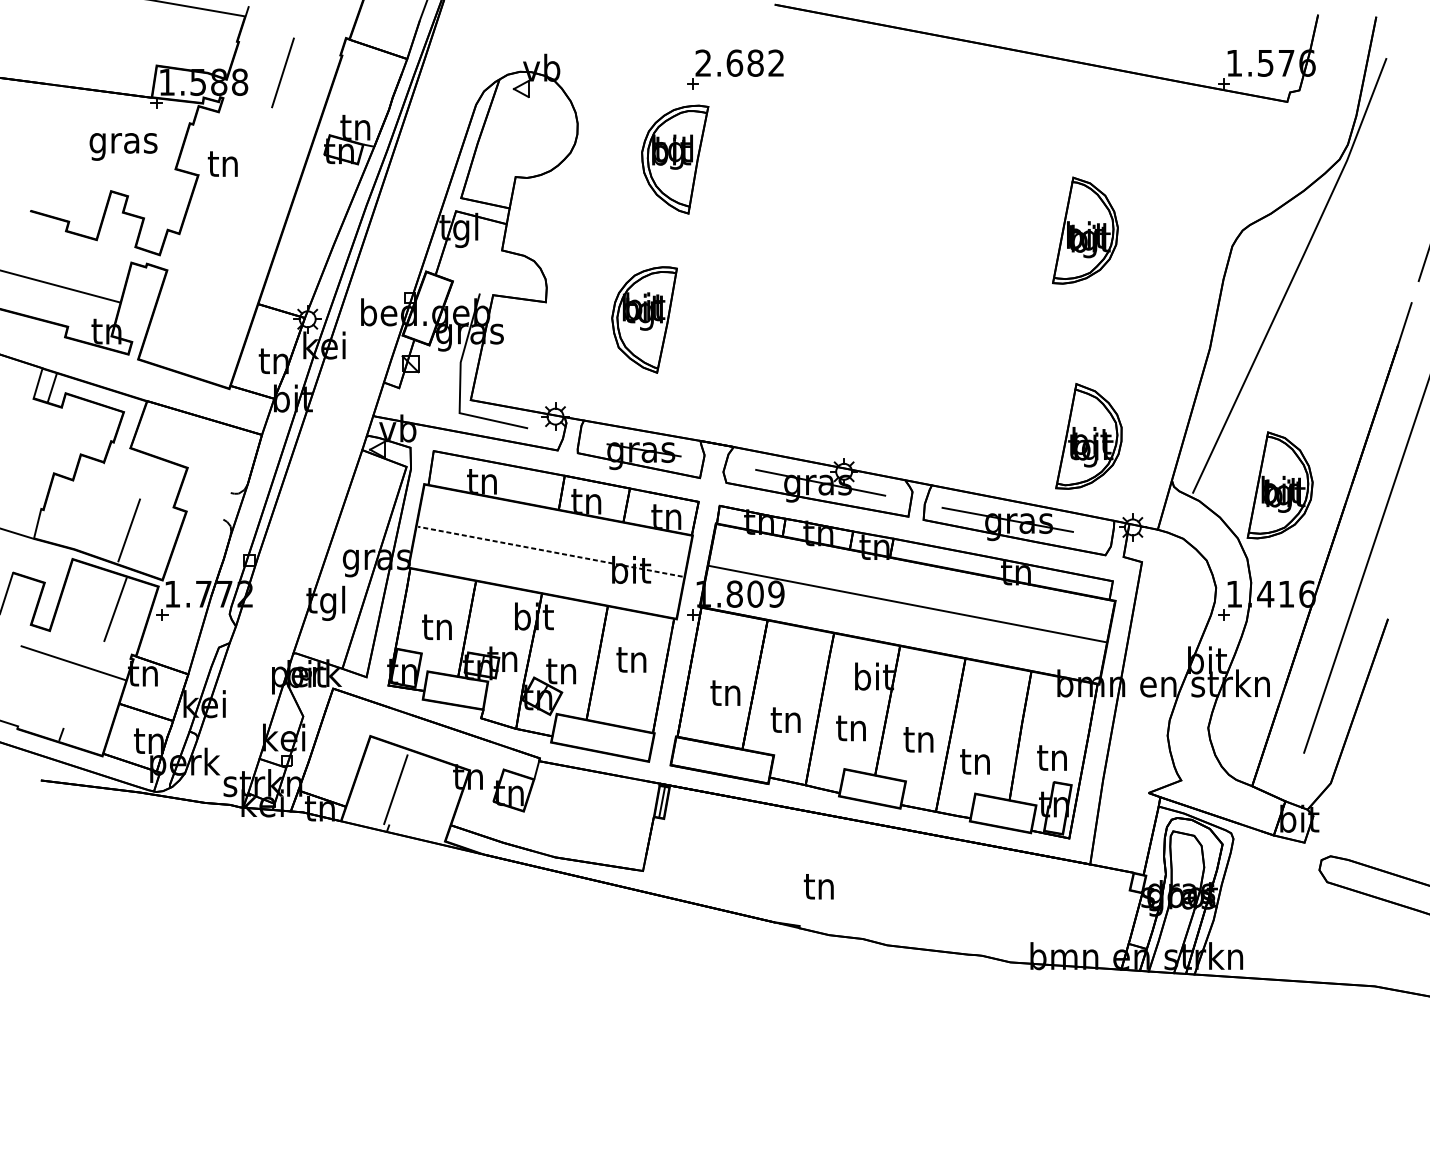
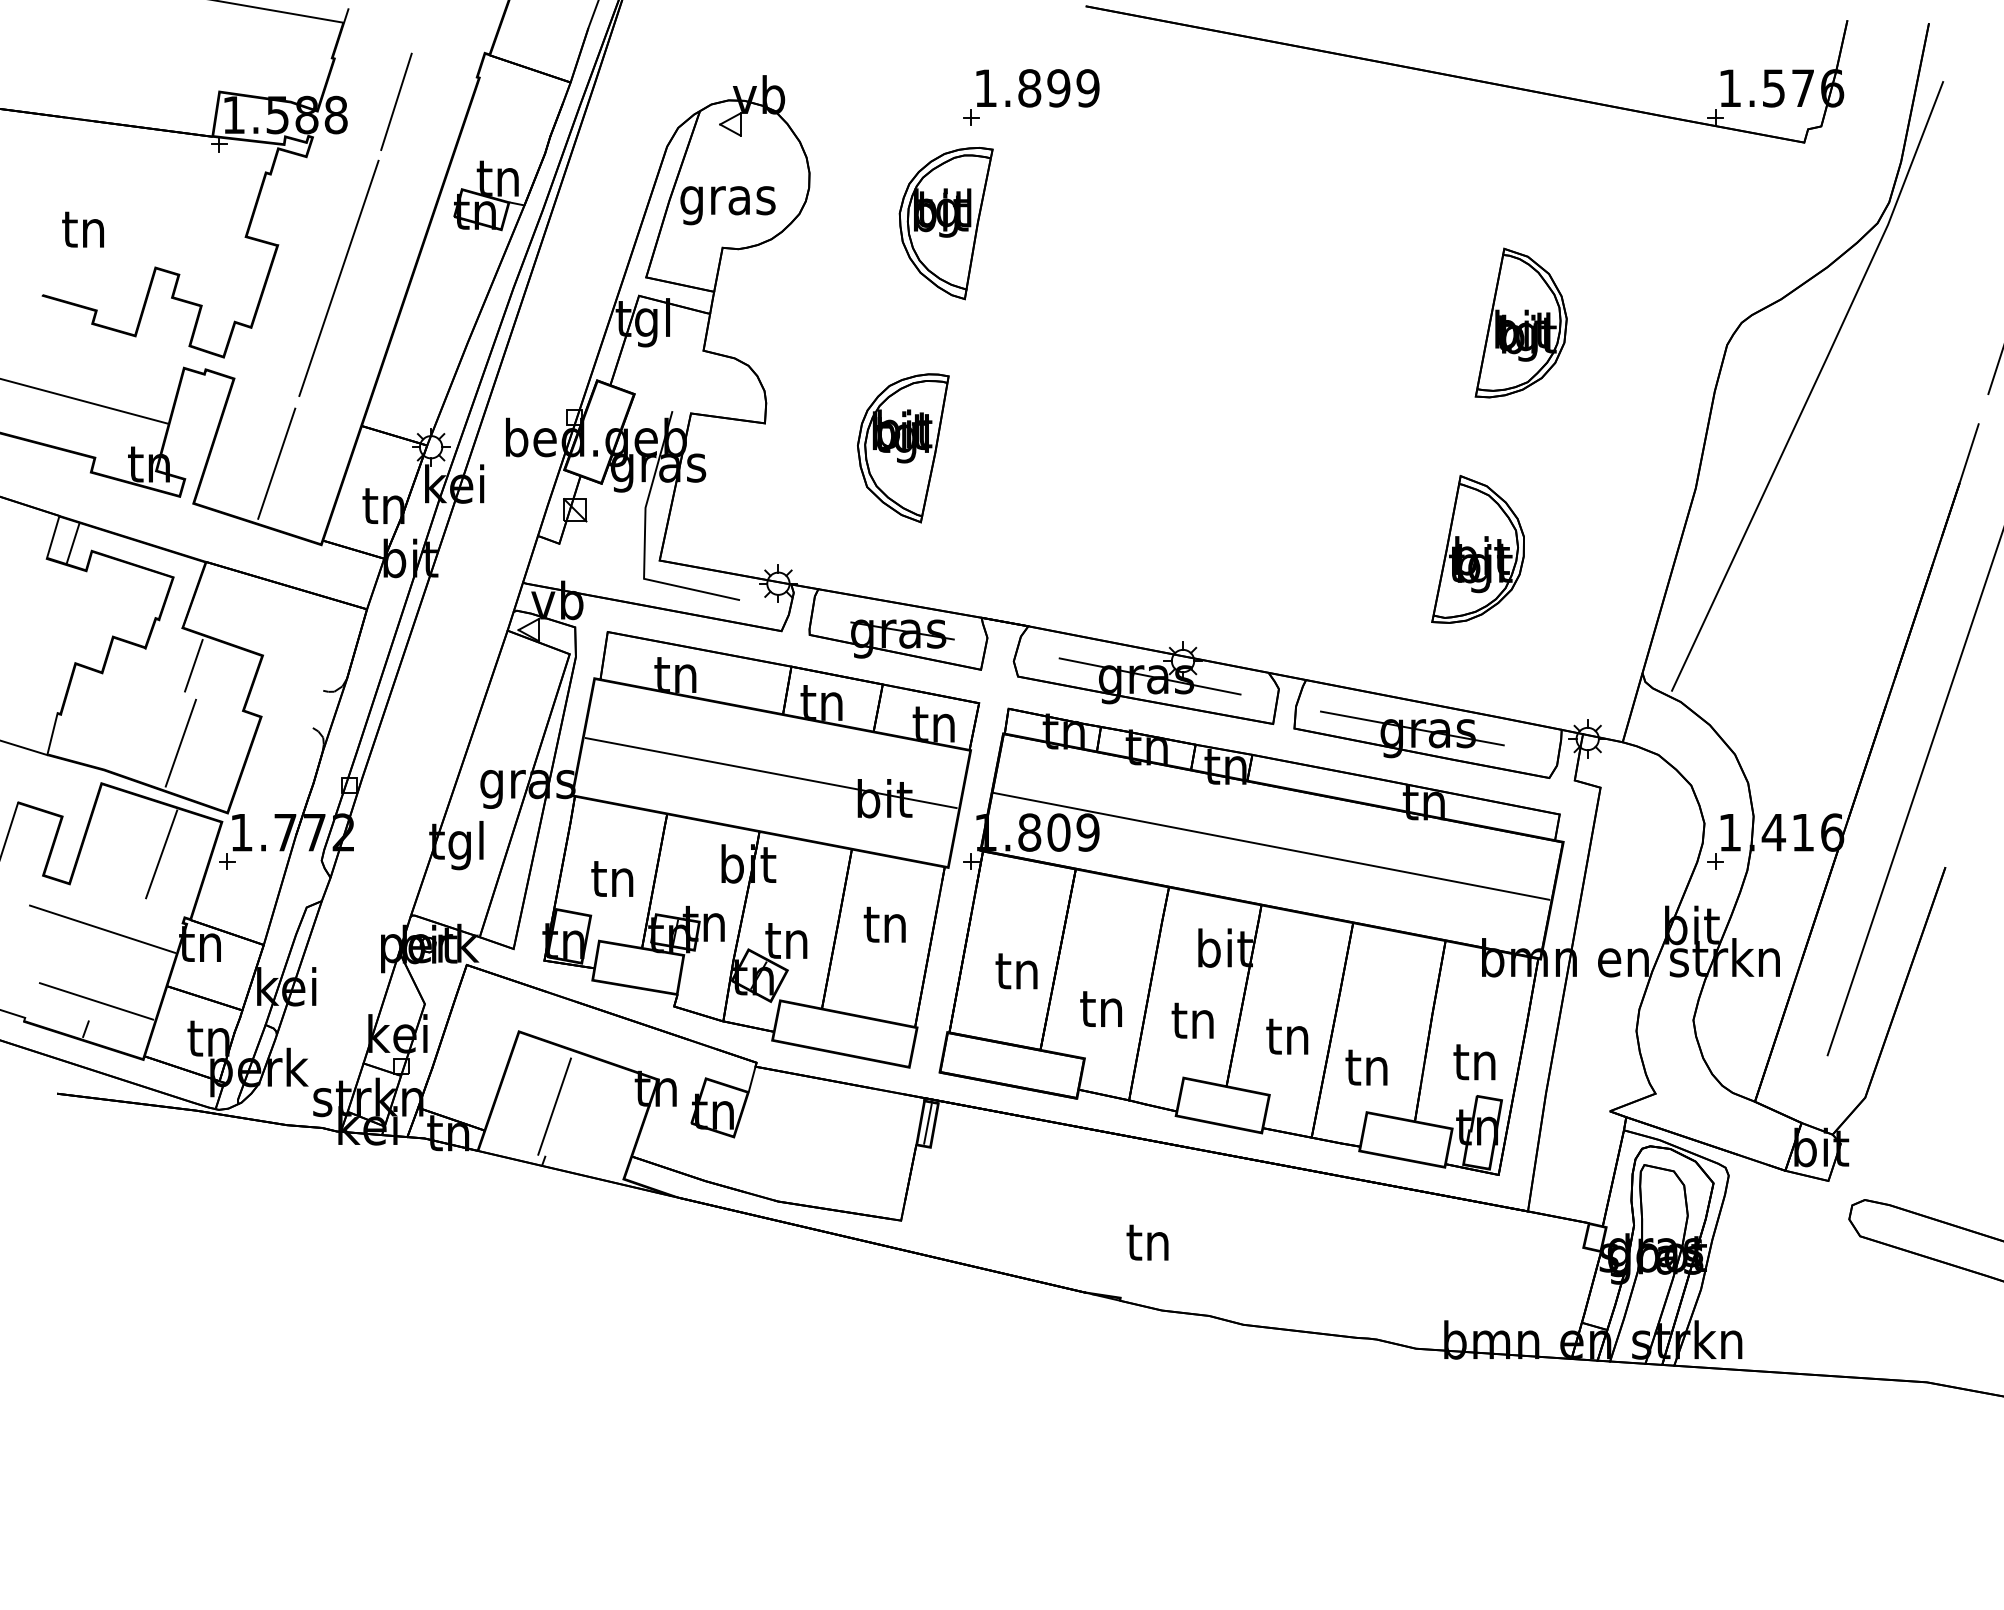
text: (739, 63) -> (1036, 88), 2.682 -> 1.899
text: (123, 146) -> (727, 205), moved
text: (222, 163) -> (82, 229), moved
line: (241, 198) -> (338, 277), added
line: (197, 330) -> (276, 463), added
part: (1088, 436) -> (1477, 549), moved
line: (138, 474) -> (193, 665), added
part: (1279, 484) -> (1793, 679), removed
line: (550, 552) -> (771, 773), dashed -> solid
line: (69, 714) -> (96, 1001), added

